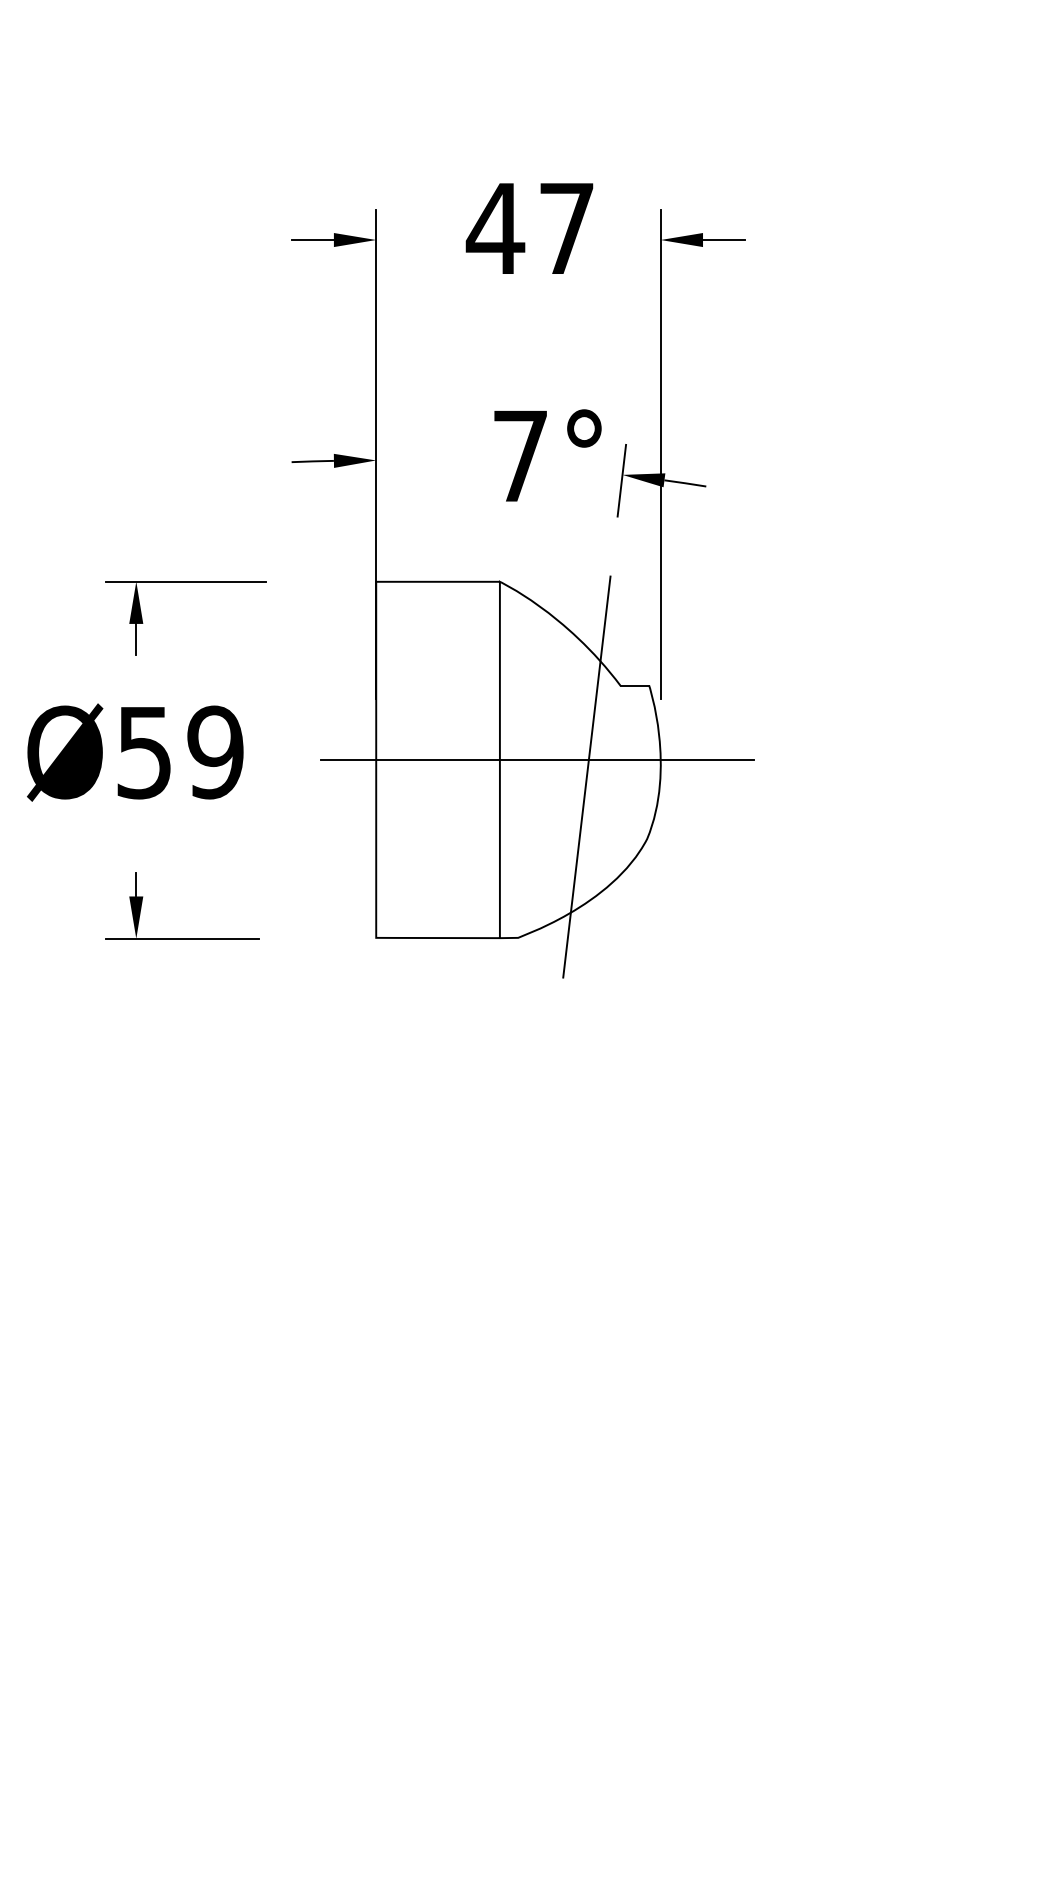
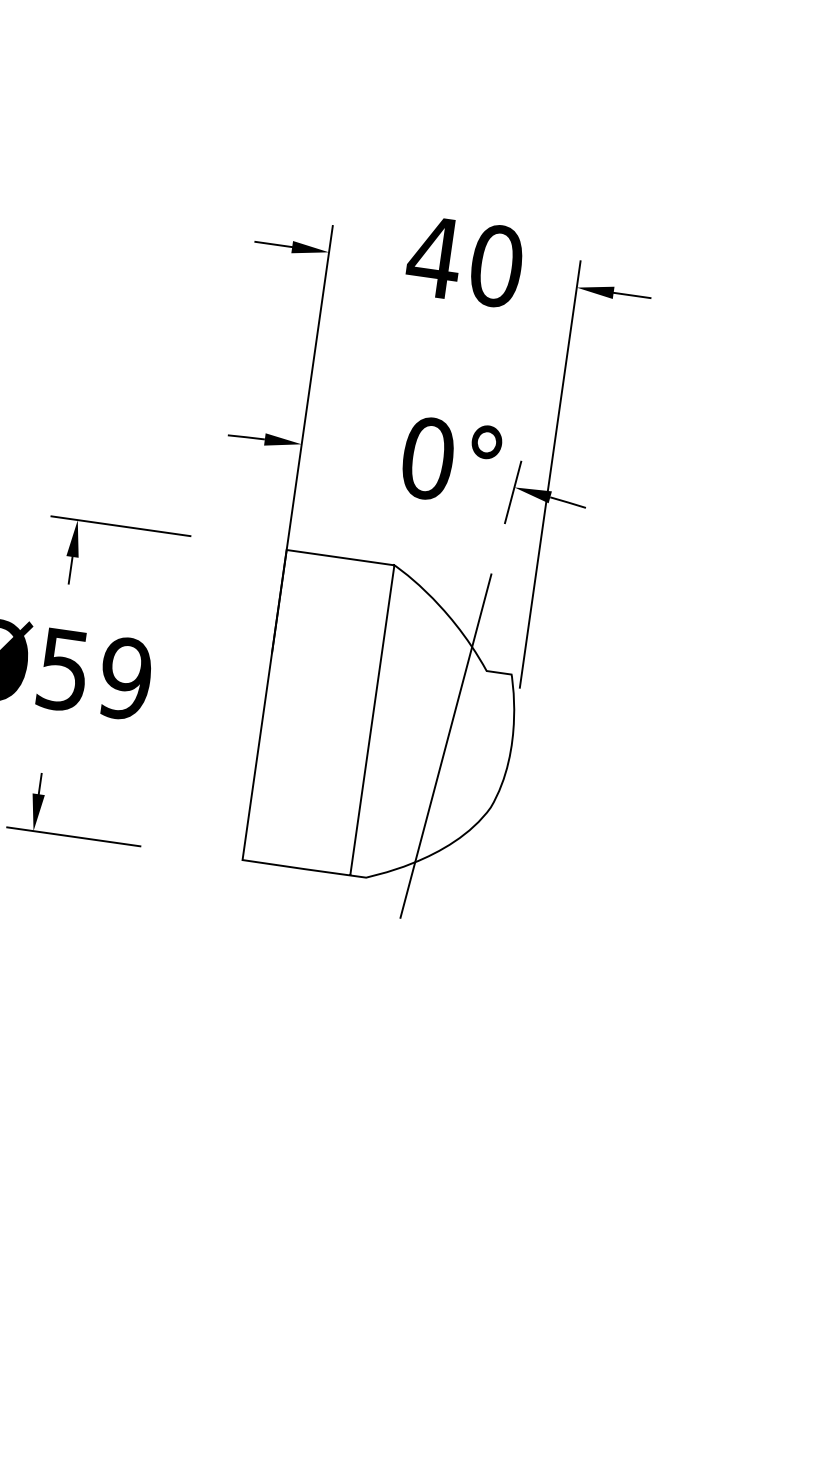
text: (567, 228) -> (497, 266), 47 -> 40
text: (520, 456) -> (427, 458), 7° -> 0°
line: (537, 759) -> (405, 724), removed

